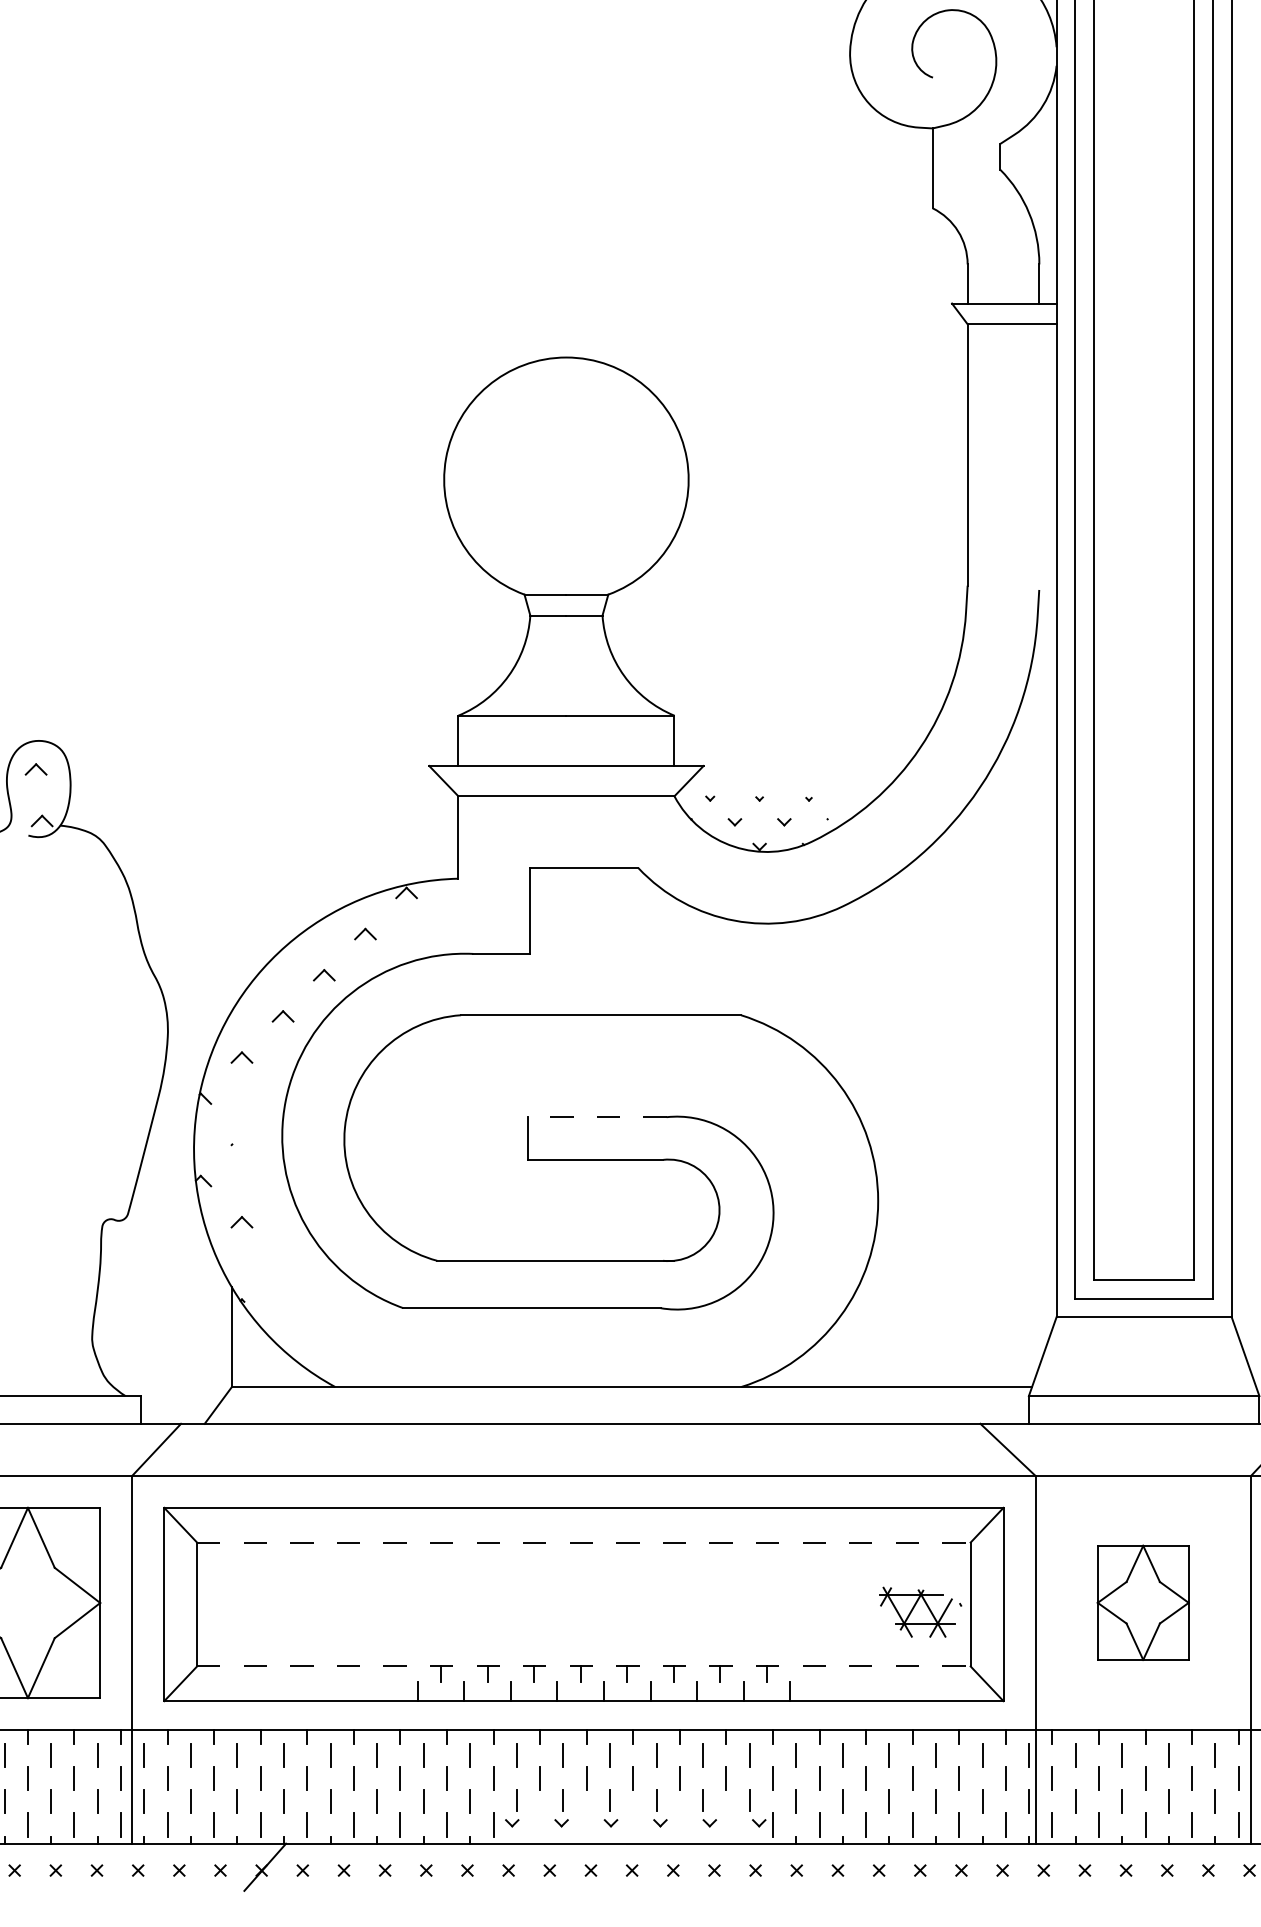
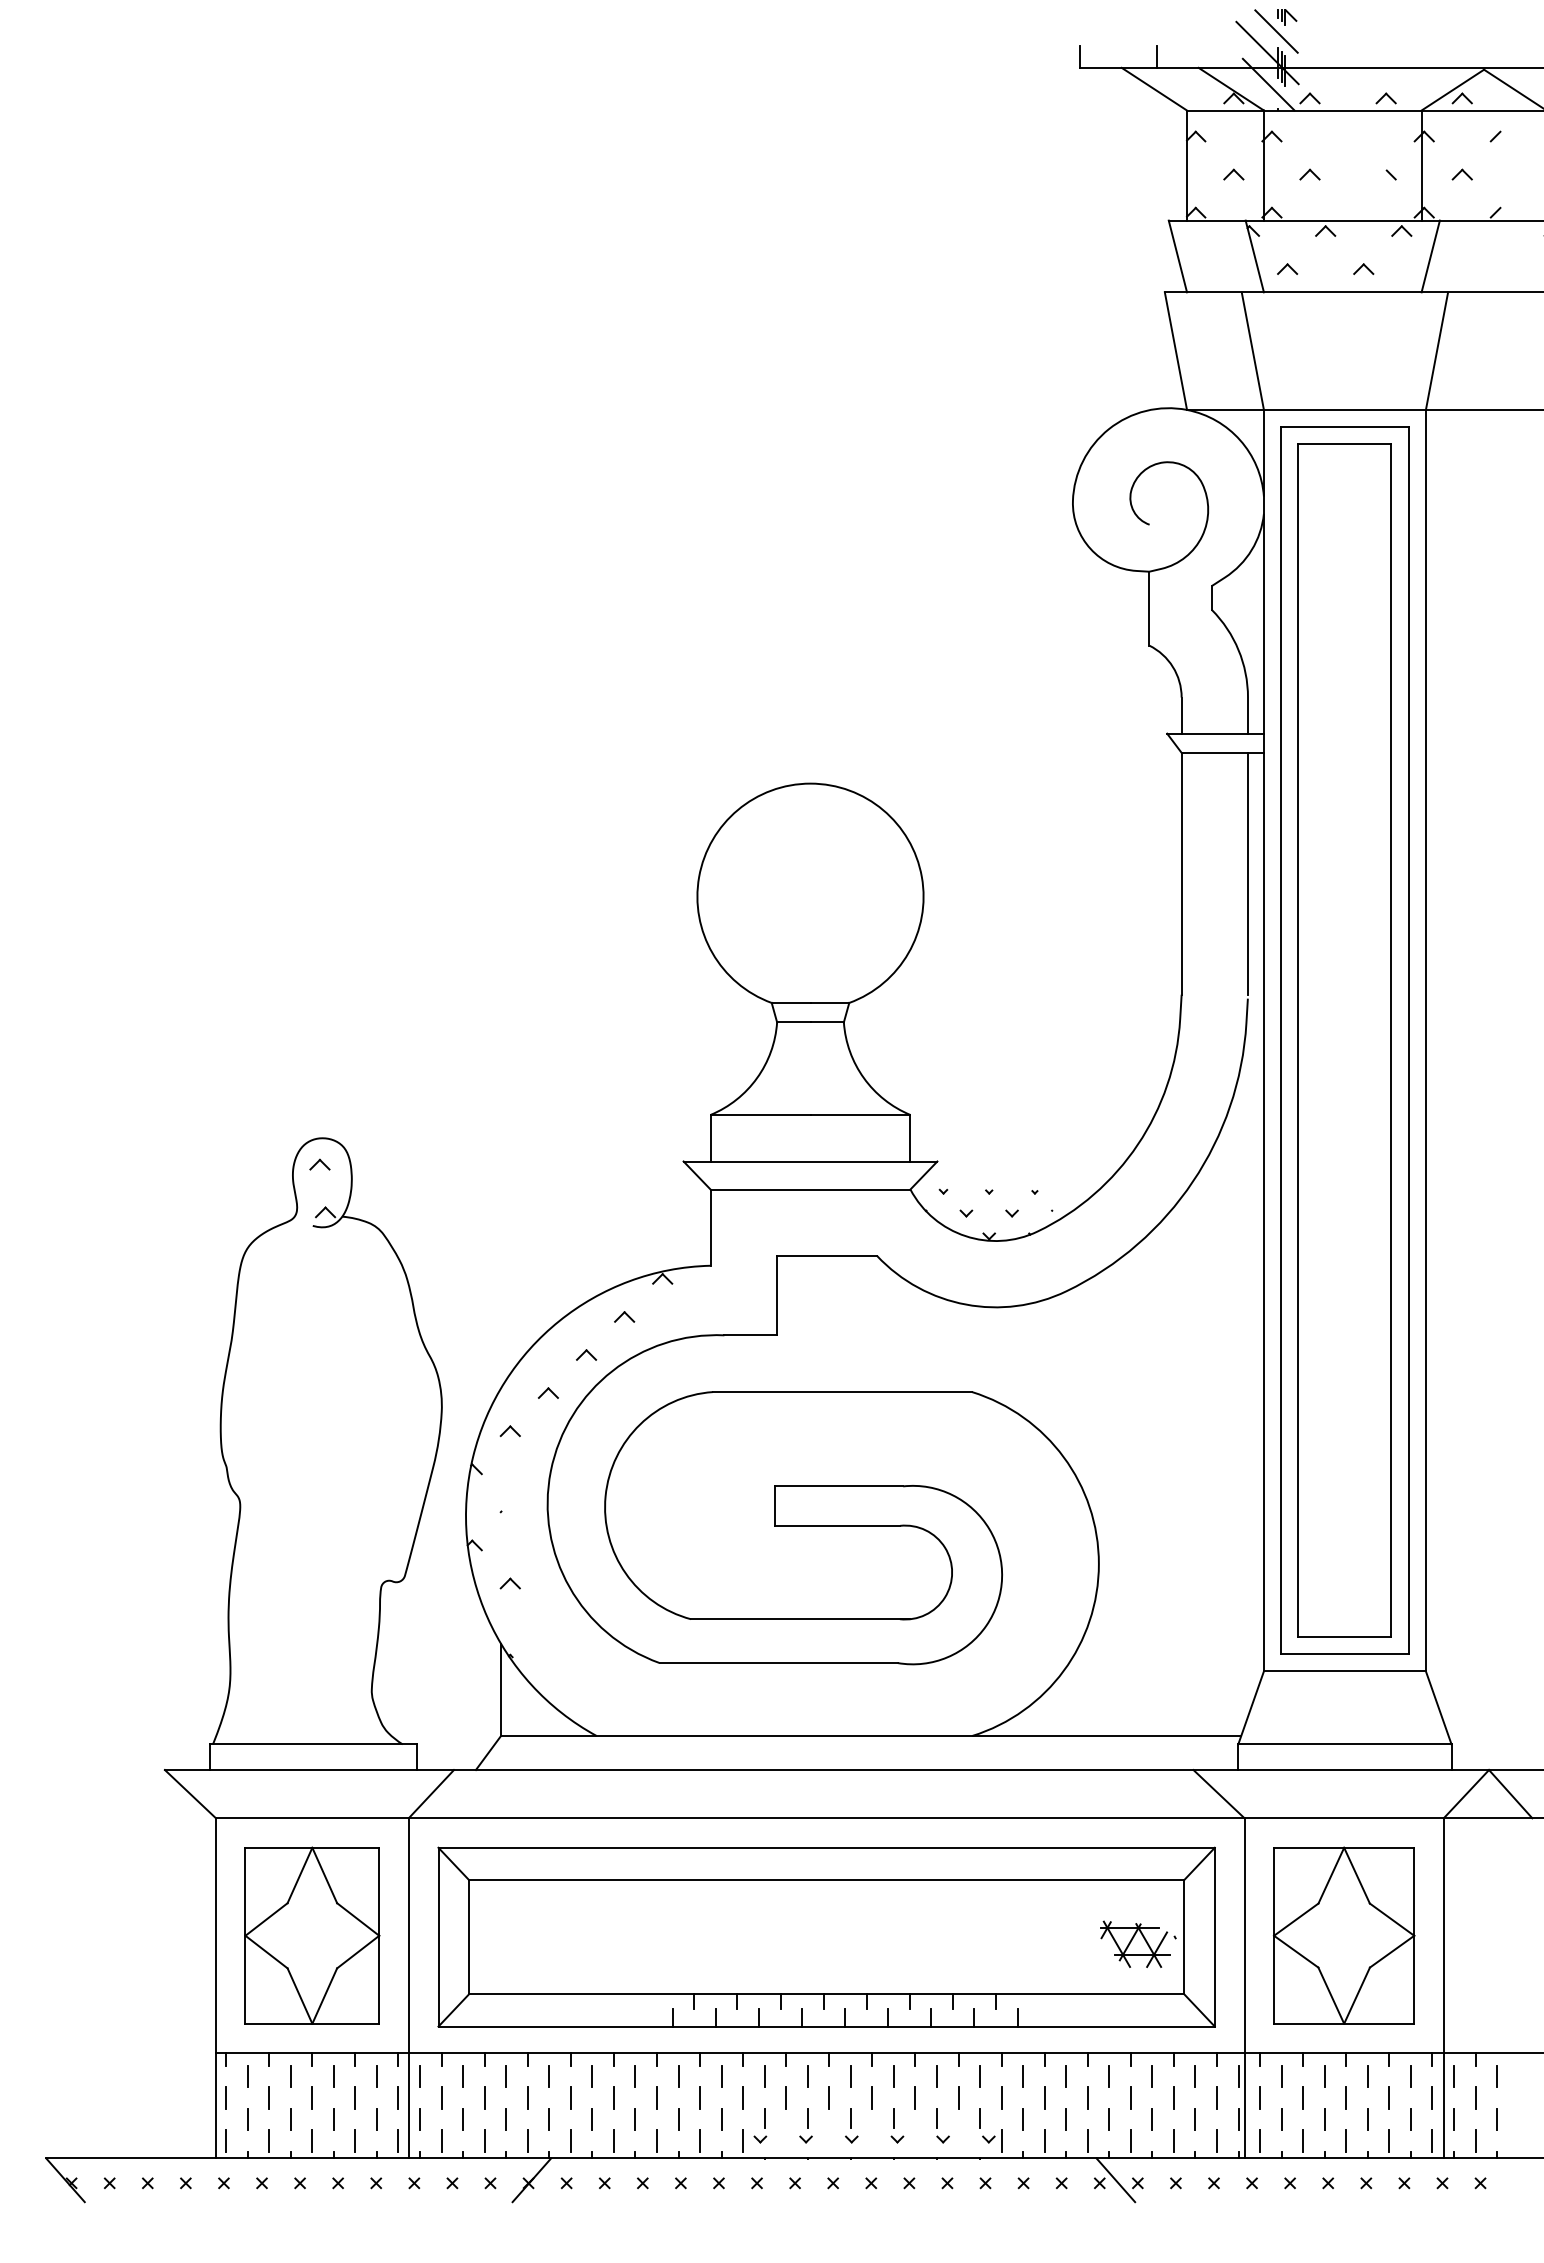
line: (1039, 454) -> (1248, 873), added
line: (596, 1117) -> (838, 1486), dashed -> solid
line: (583, 1542) -> (826, 1879), dashed -> solid
part: (1142, 1602) -> (1343, 1935), size x1.67
line: (583, 1666) -> (826, 1994), dashed -> solid
line: (896, 1867) -> (1115, 2180), added

